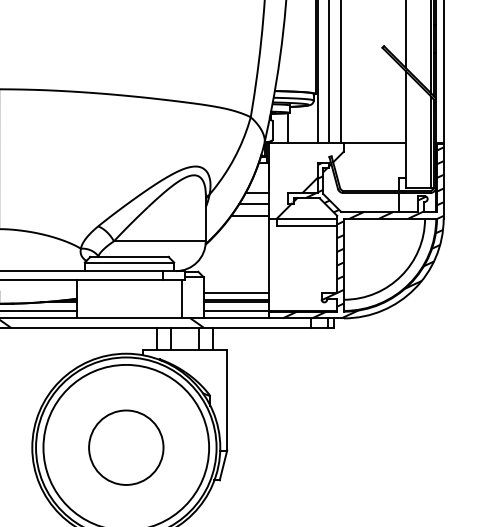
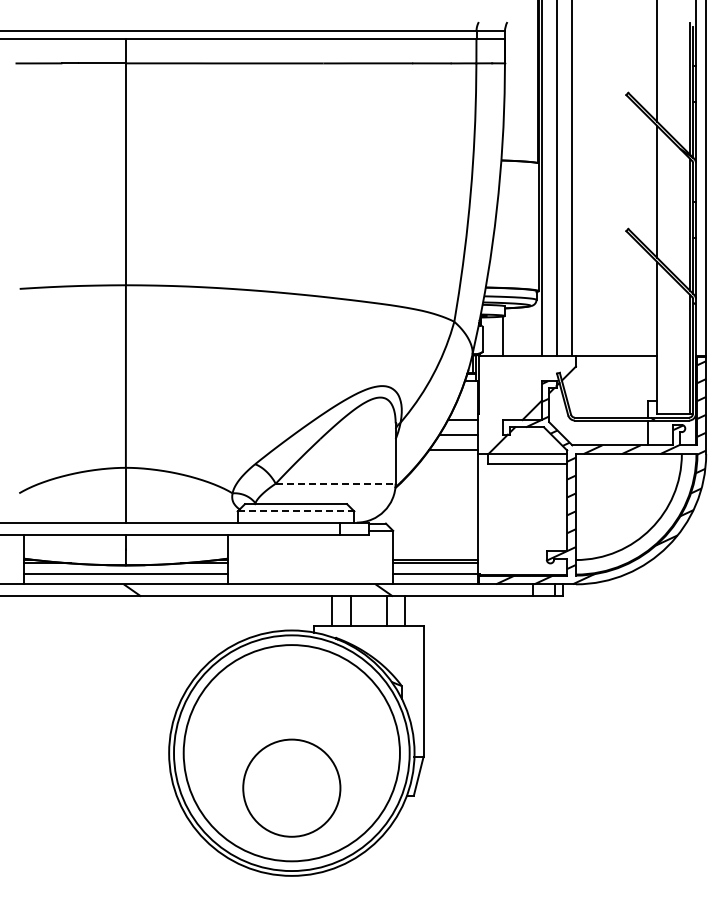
line: (159, 241) -> (335, 483), solid -> dashed
line: (129, 262) -> (296, 511), solid -> dashed
line: (236, 293) -> (435, 551), removed
line: (181, 299) -> (364, 559), removed
circle: (126, 447) -> (291, 787), moved

